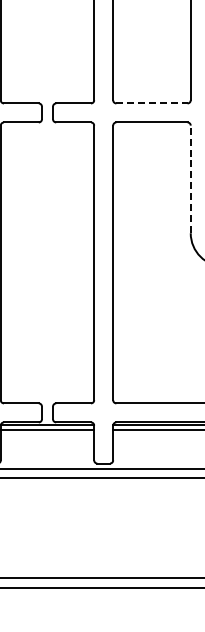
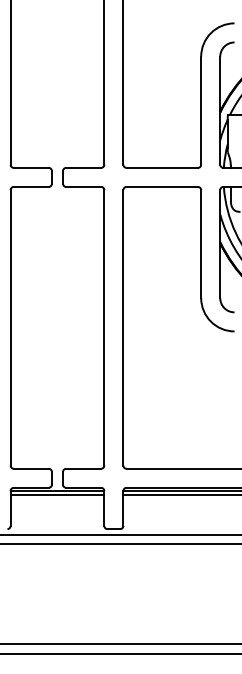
line: (152, 103) -> (162, 167), dashed -> solid
line: (191, 179) -> (201, 244), dashed -> solid

